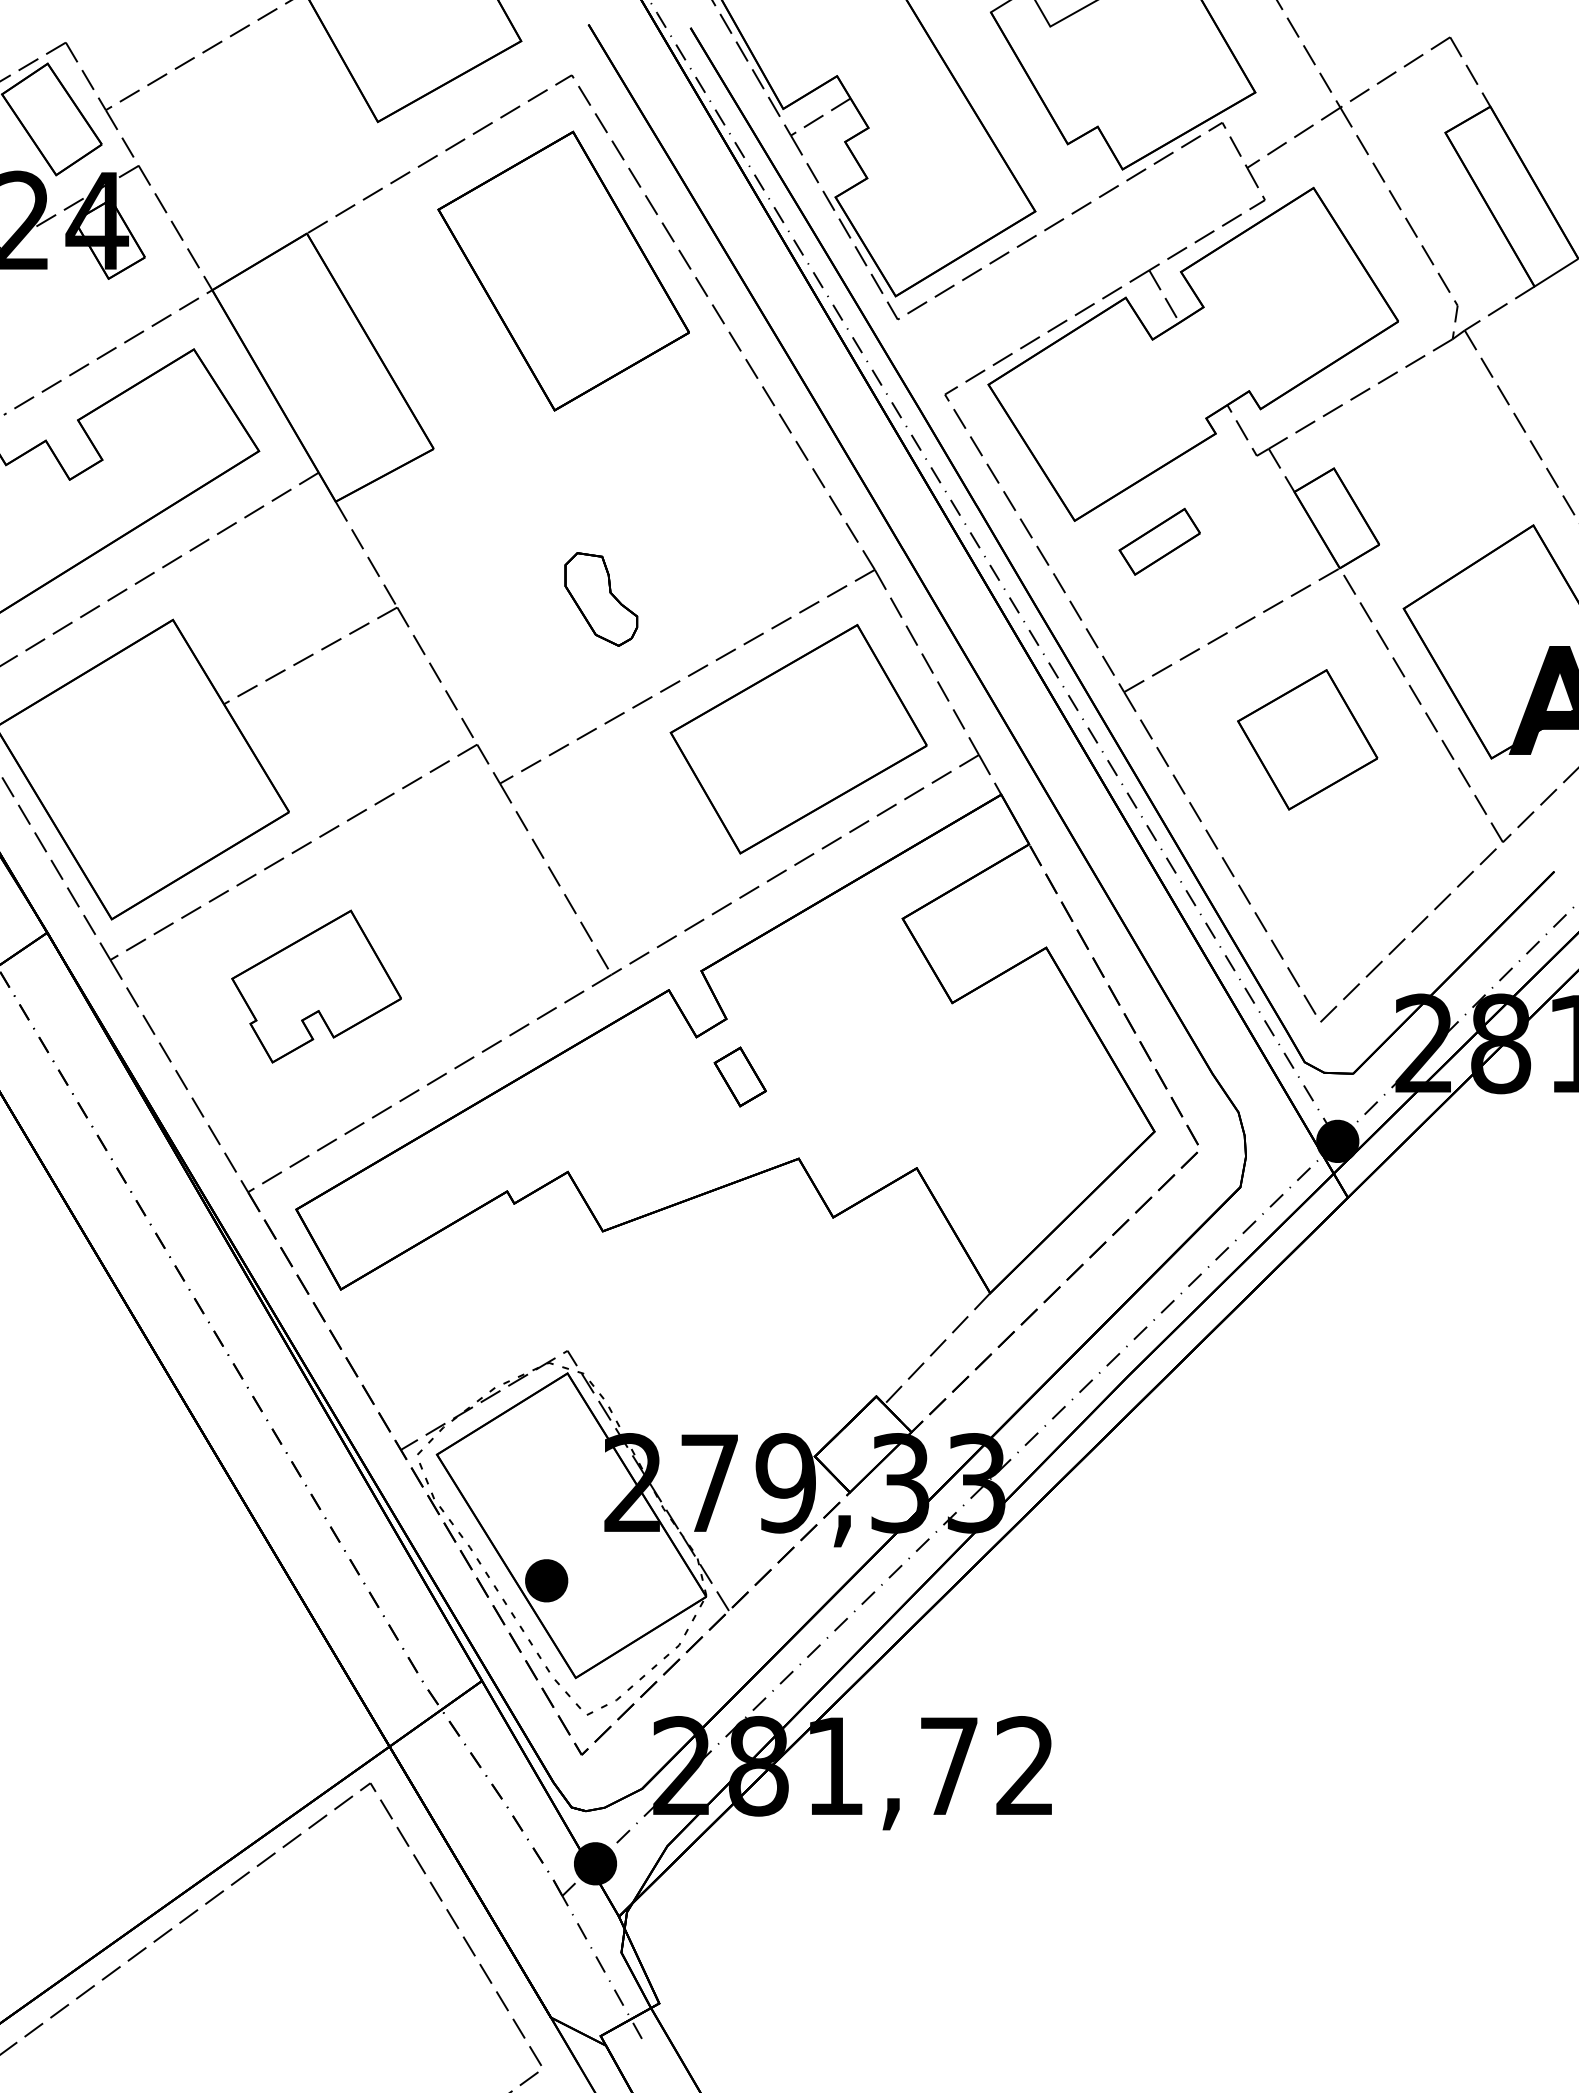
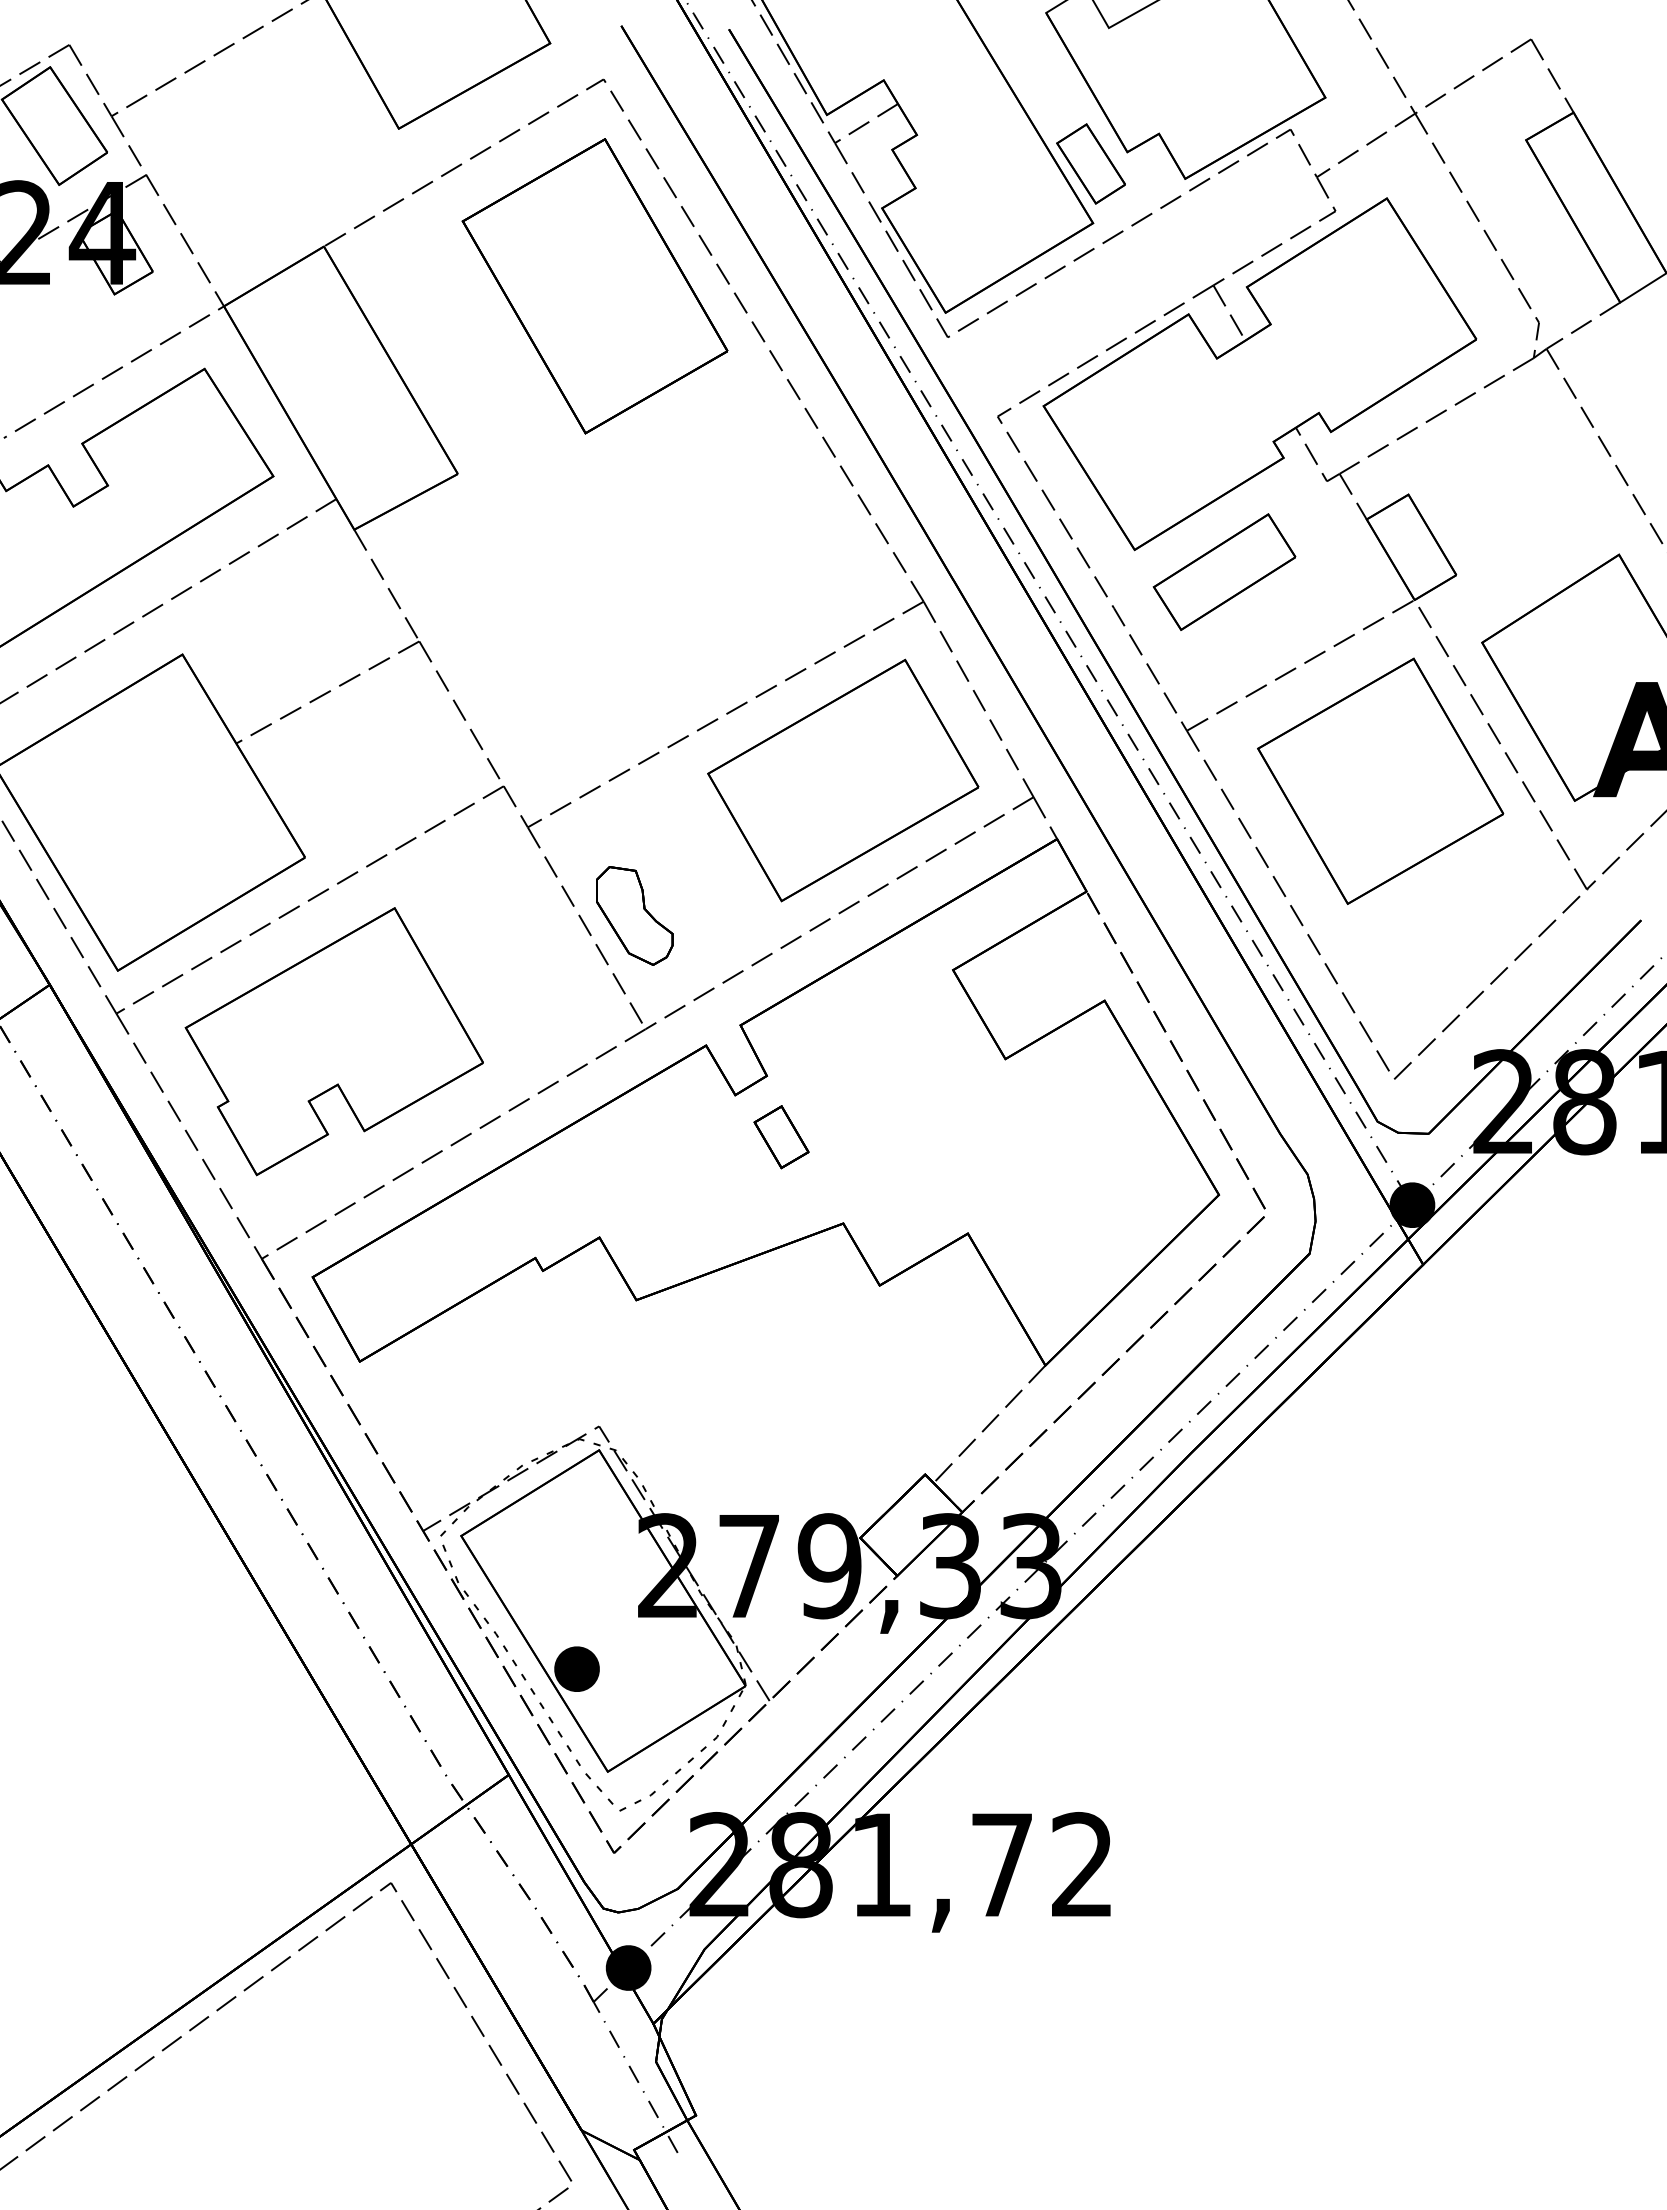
part: (1032, 154) -> (1090, 163), added
part: (1159, 541) -> (1224, 571), size x1.67
part: (601, 599) -> (634, 915), moved
part: (1307, 739) -> (1380, 780), size x1.67
part: (316, 986) -> (333, 1041), size x1.67

